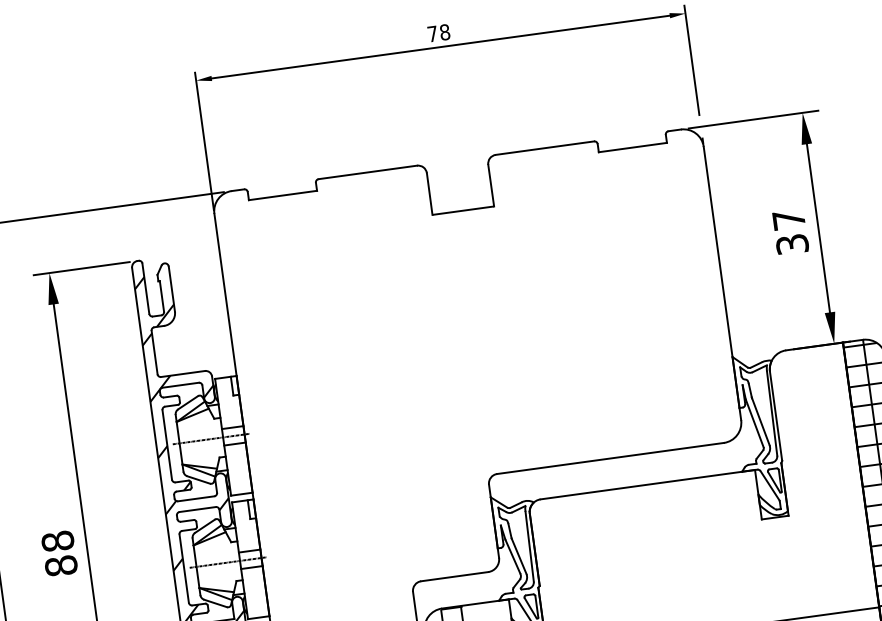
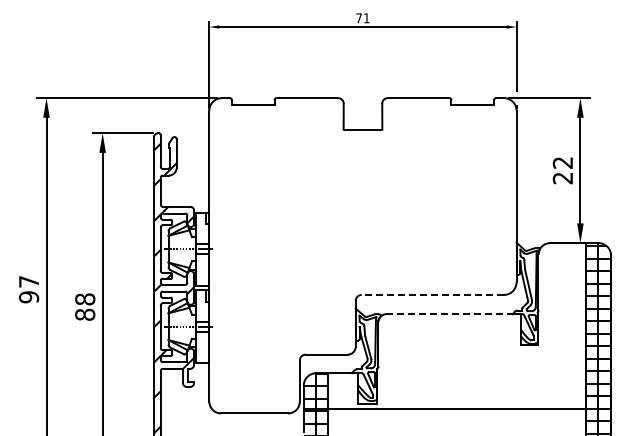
text: (444, 32) -> (366, 18), 78 -> 71
text: (789, 232) -> (562, 170), 37 -> 22
line: (609, 457) -> (432, 294), solid -> dashed
line: (649, 484) -> (454, 314), solid -> dashed

